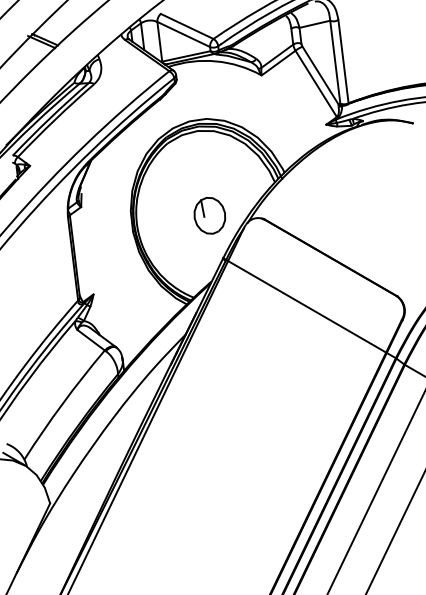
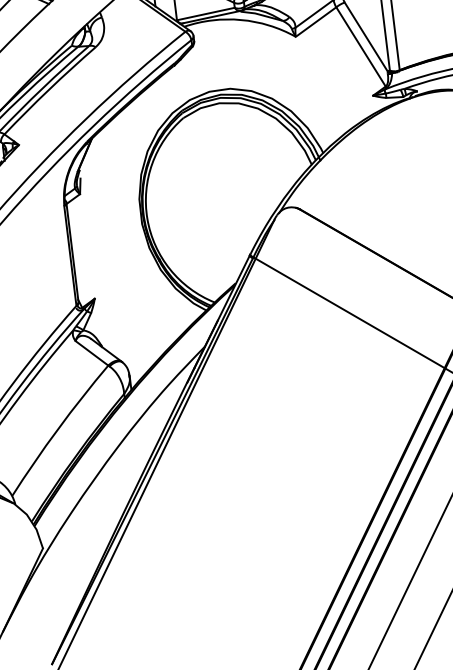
part: (209, 215) -> (233, 204), removed

